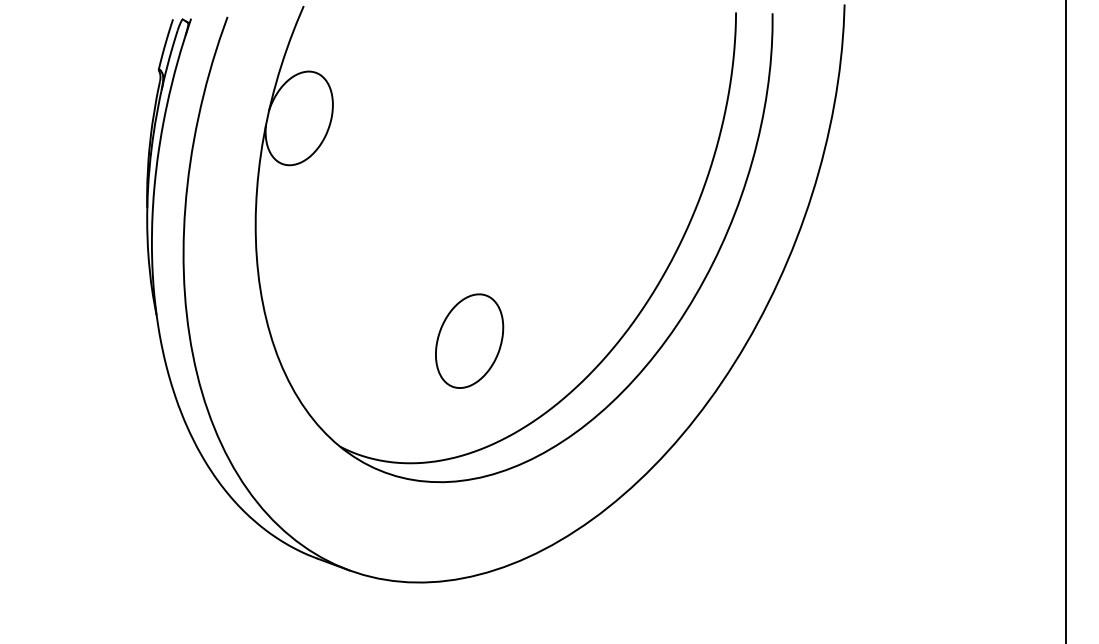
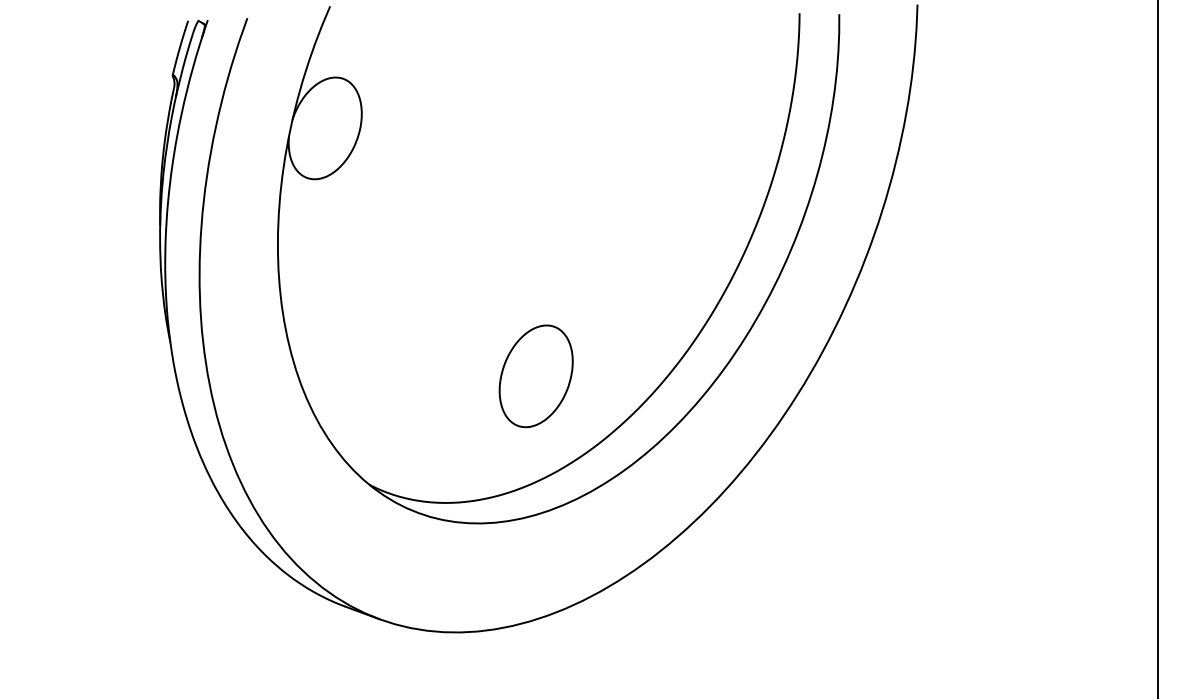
part: (468, 341) -> (535, 376), moved

